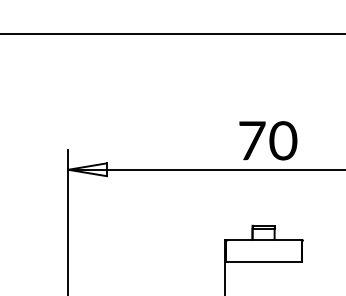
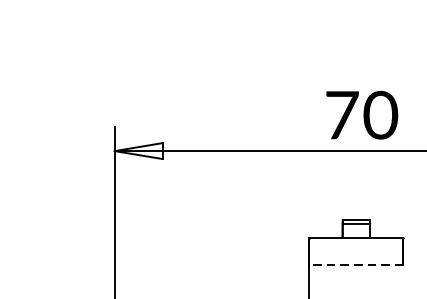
line: (263, 262) -> (356, 265), solid -> dashed

